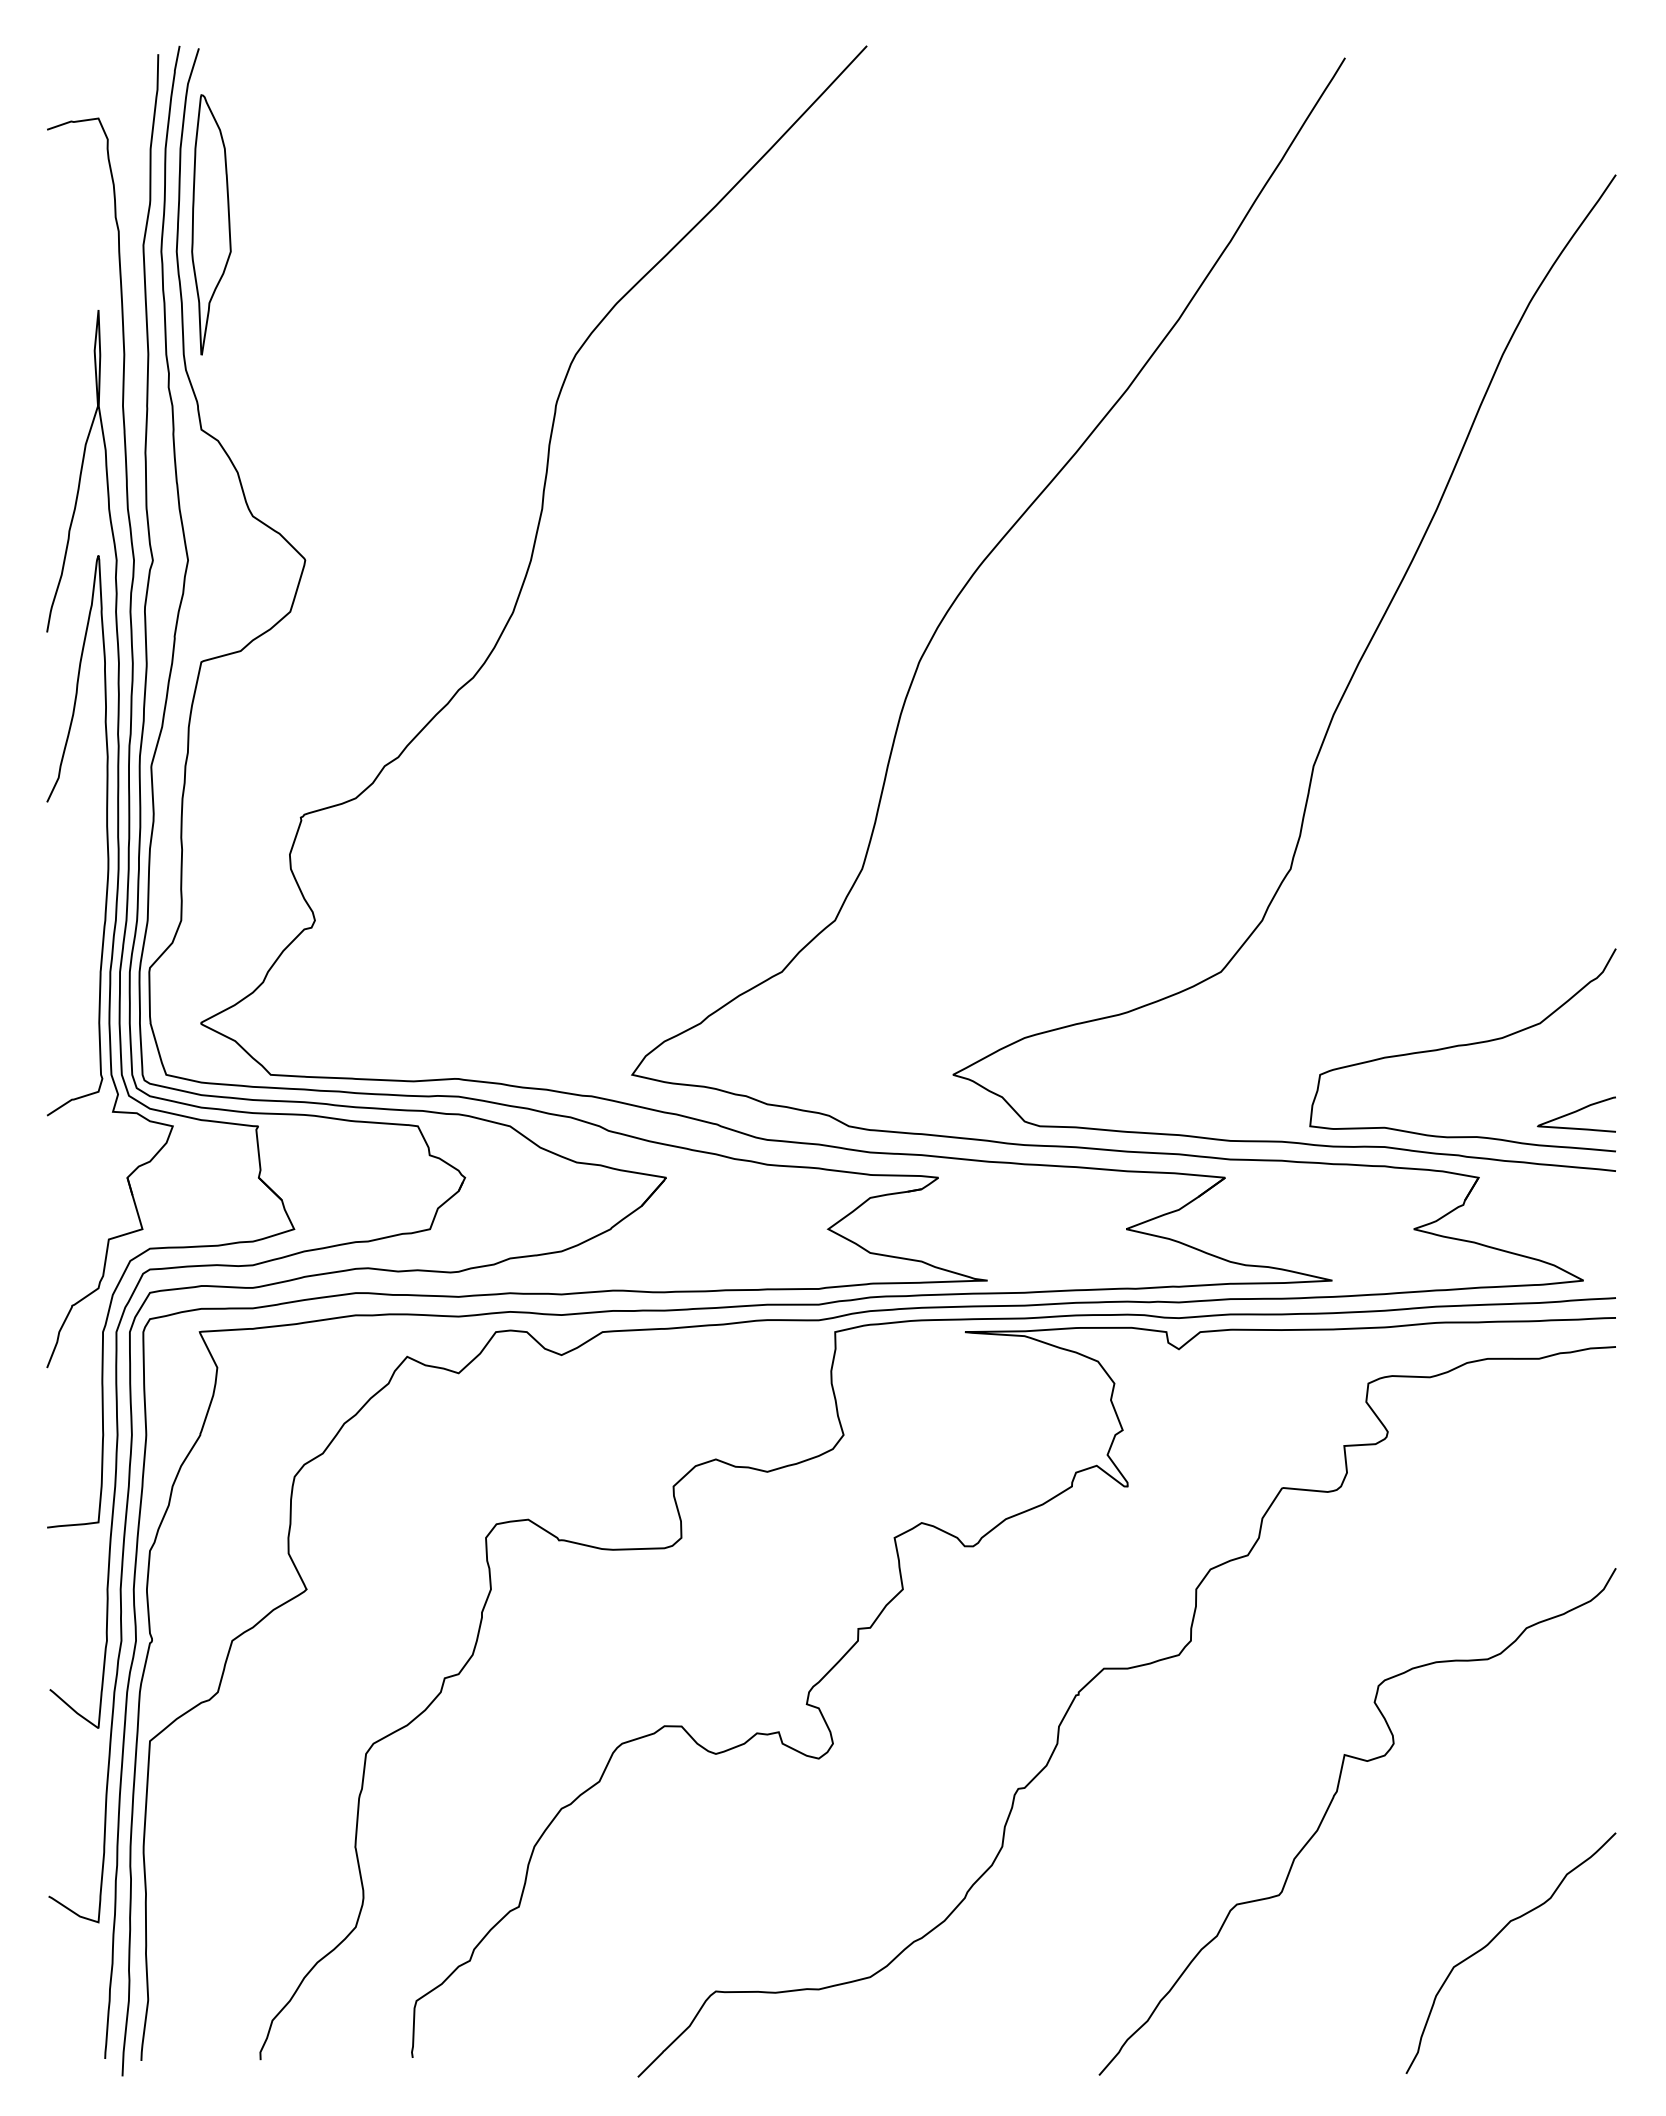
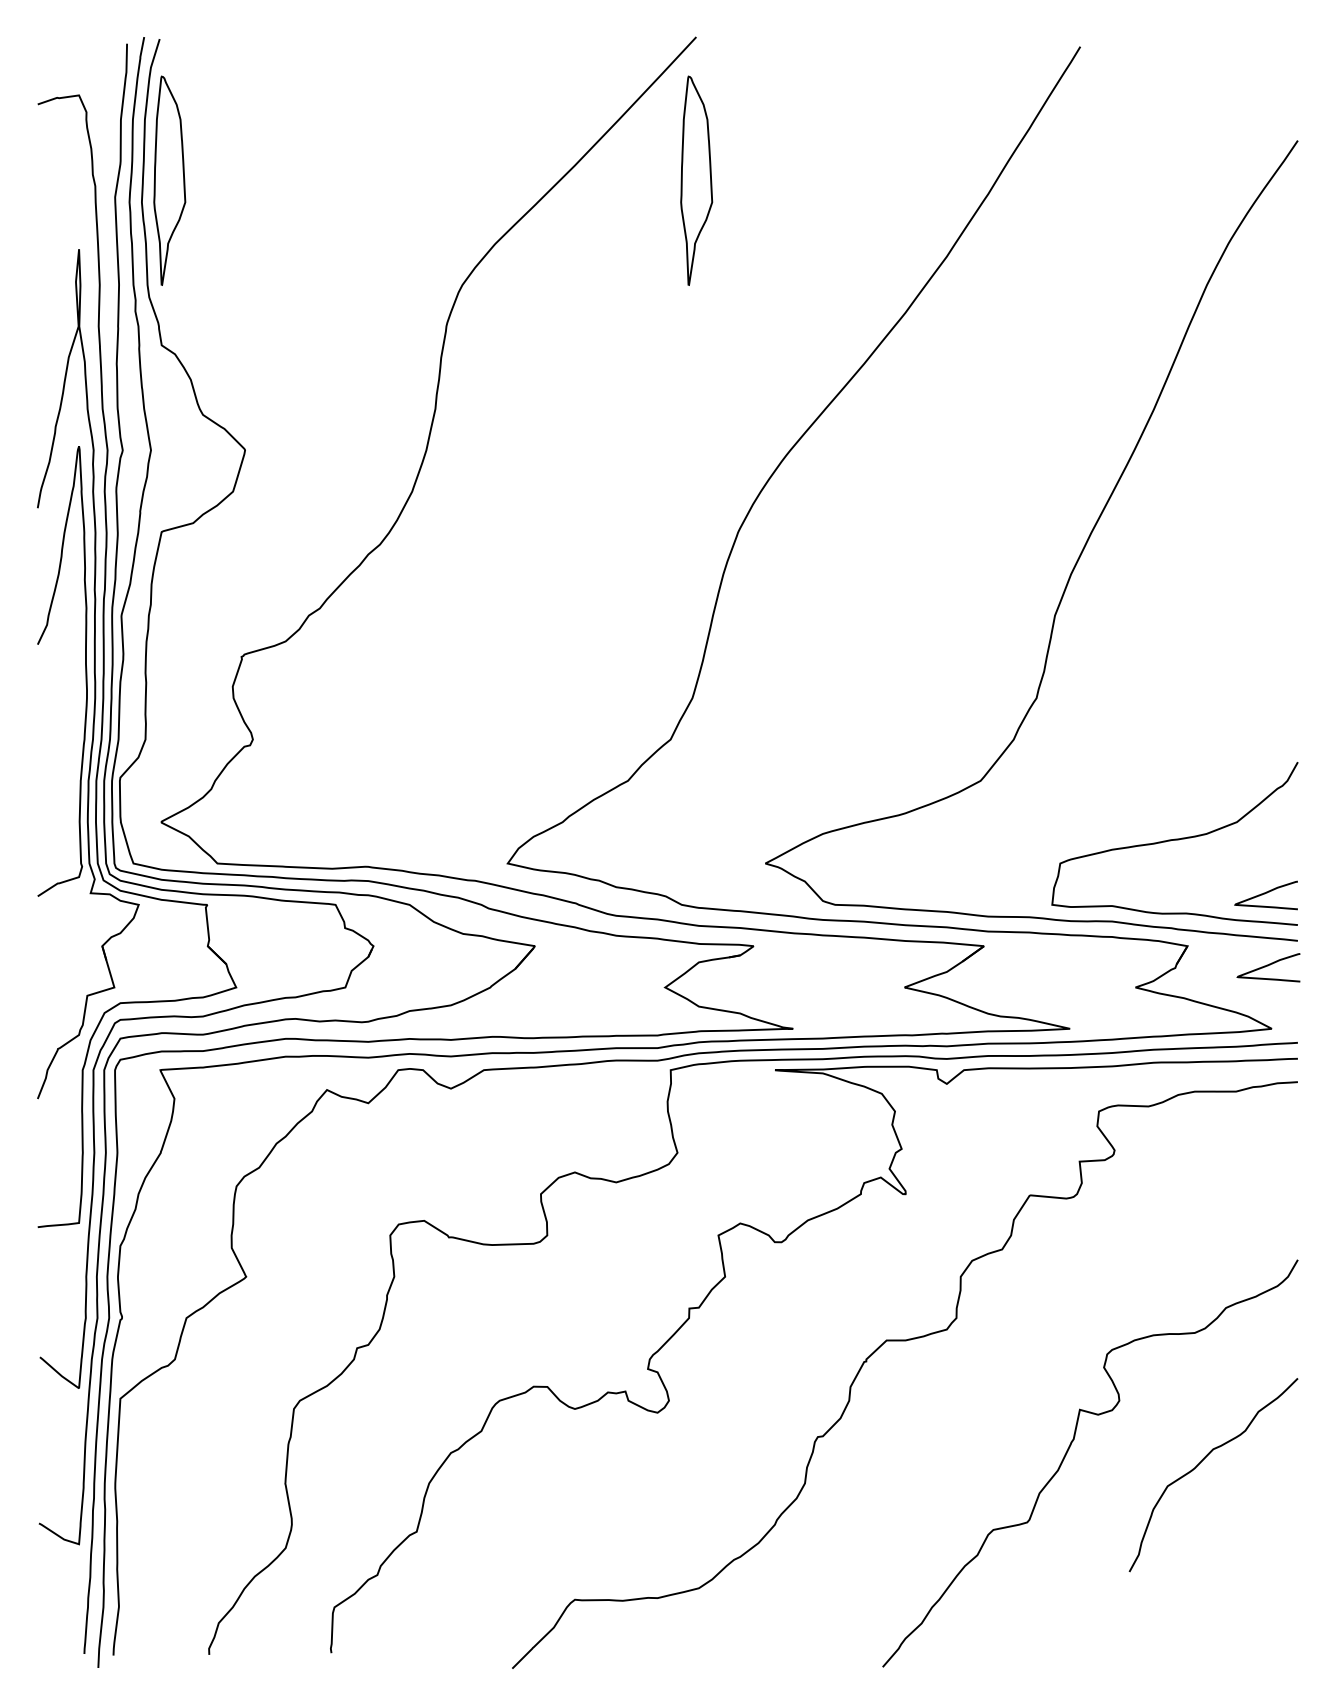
part: (867, 224) -> (696, 180), added
curve: (1579, 1202) -> (1268, 966), added
curve: (1496, 1937) -> (1201, 1462), moved

